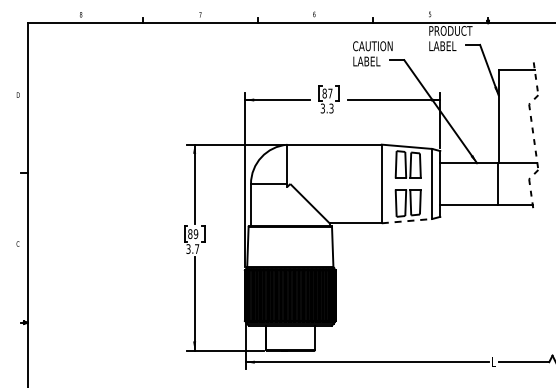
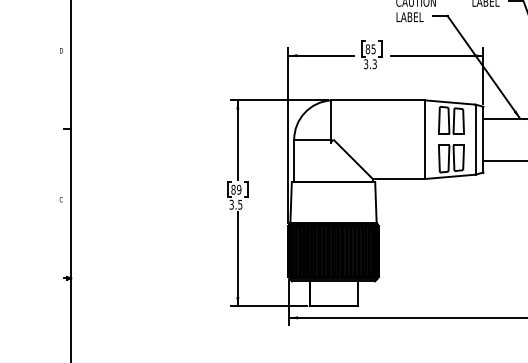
text: (330, 93) -> (373, 49), 87 -> 85
line: (407, 221) -> (450, 177), dashed -> solid
text: (197, 249) -> (240, 205), 3.7 -> 3.5

